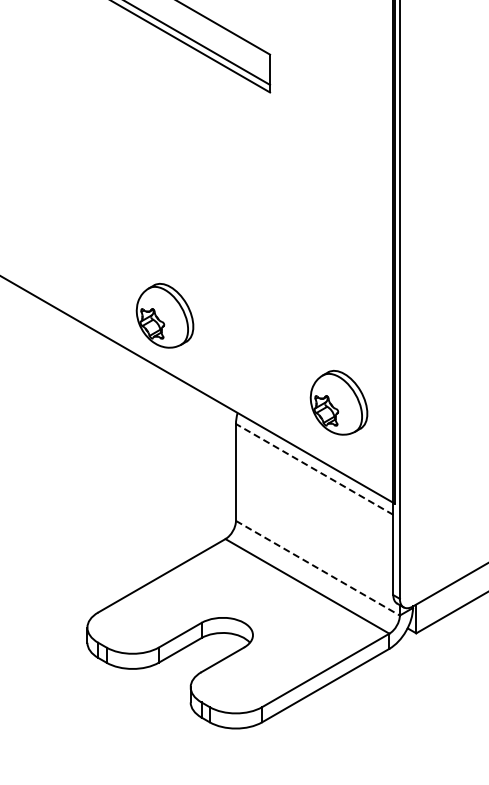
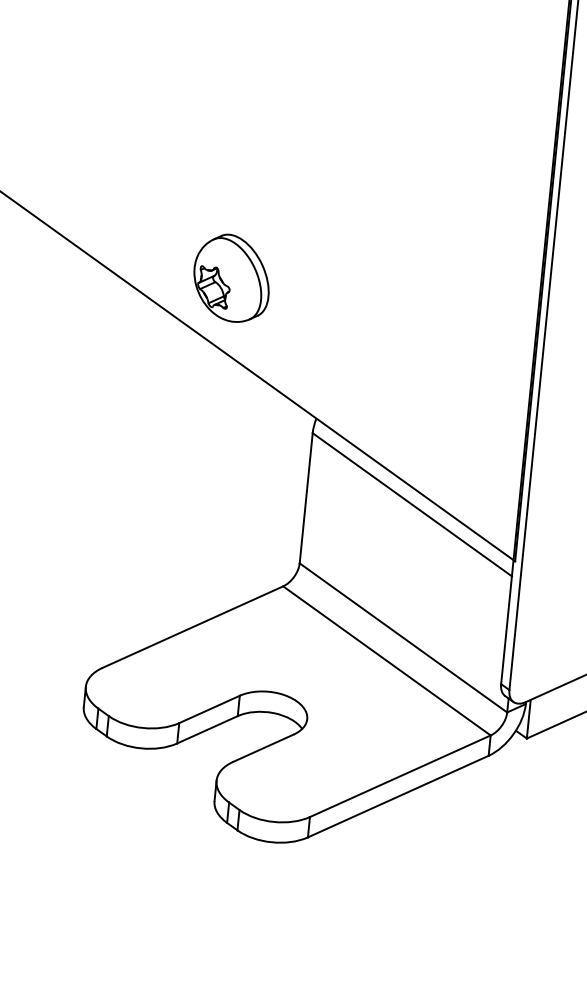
part: (338, 402) -> (453, 418), removed
line: (314, 469) -> (412, 504), dashed -> solid
line: (317, 568) -> (402, 638), dashed -> solid

